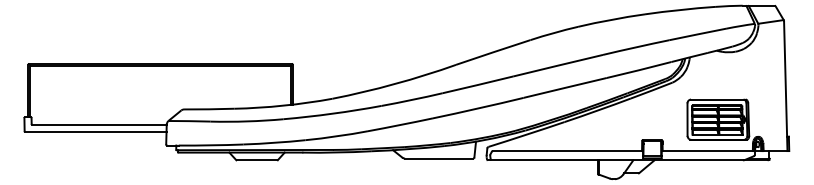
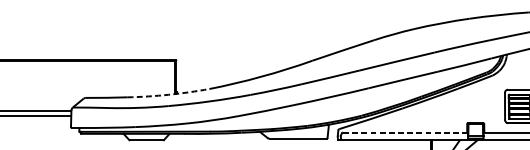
arc: (283, 105) -> (168, 94), solid -> dashed
line: (568, 151) -> (405, 132), solid -> dashed

